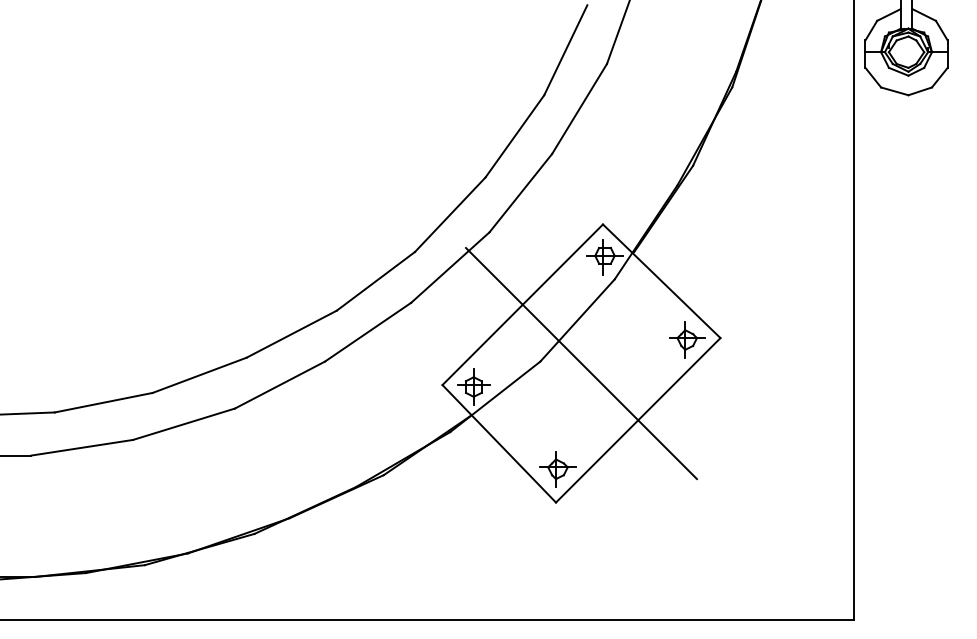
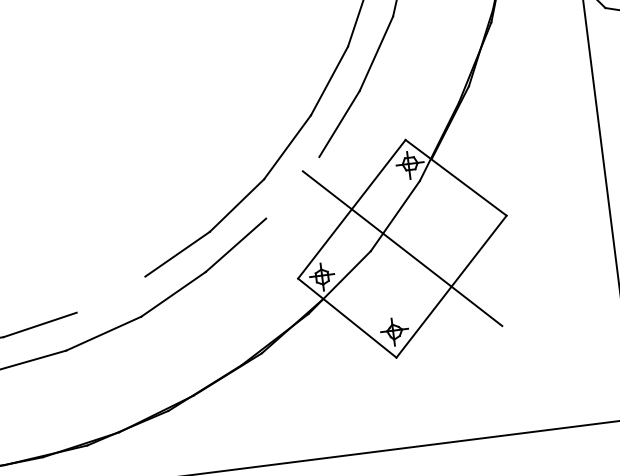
line: (450, 267) -> (292, 187), removed
part: (687, 339) -> (481, 219), removed
line: (199, 374) -> (110, 294), removed

